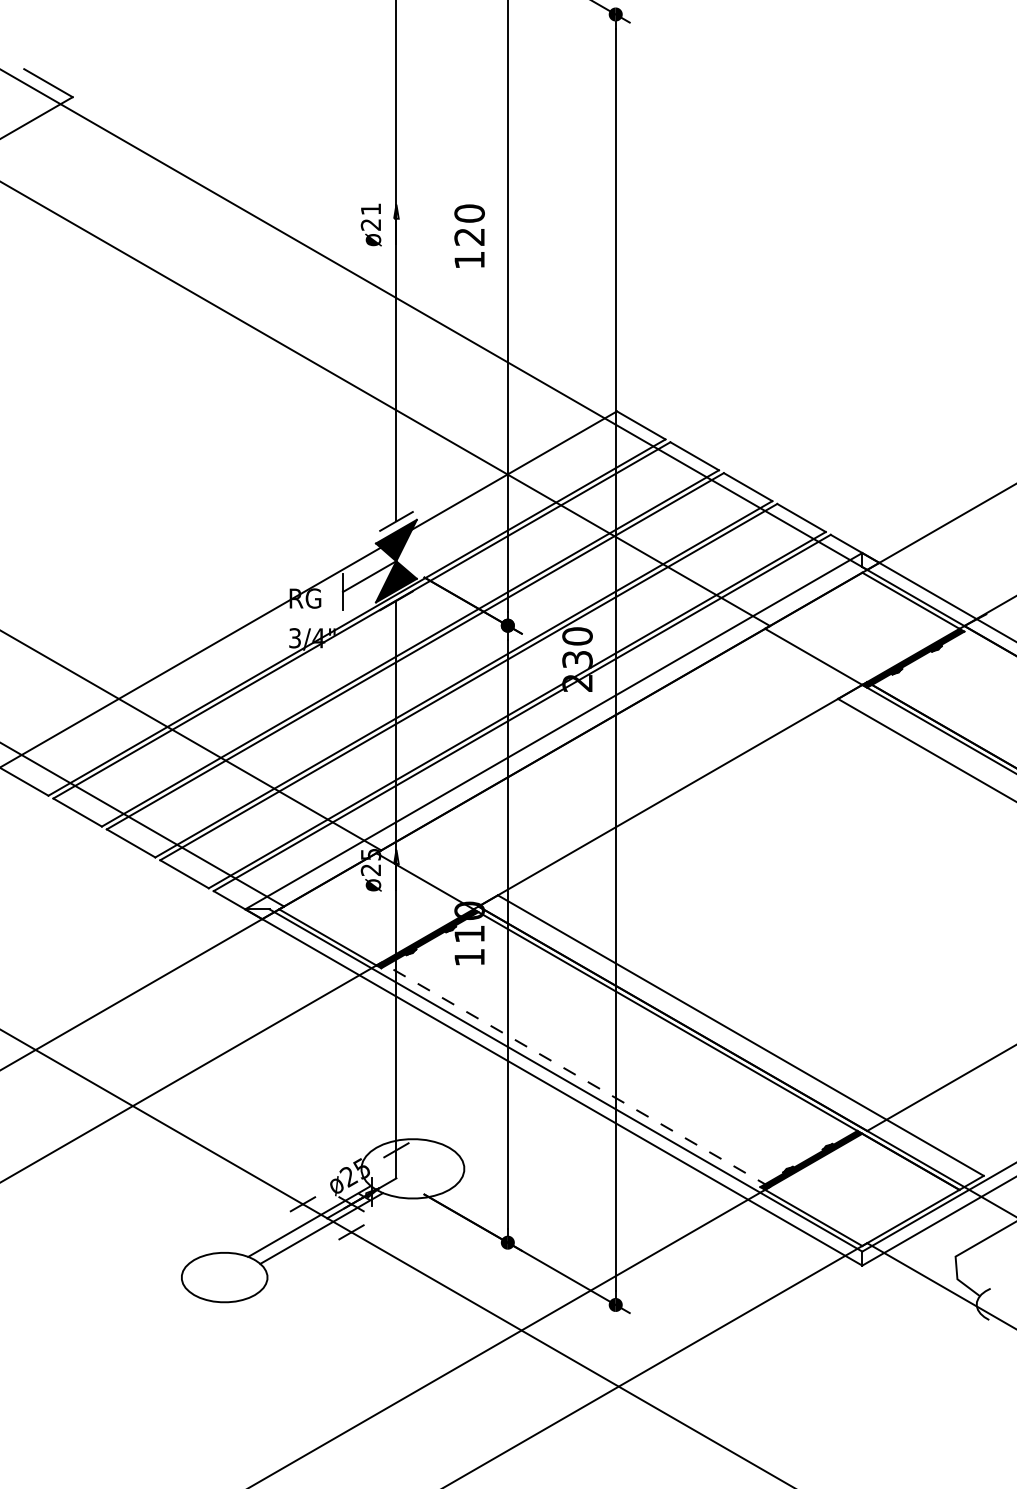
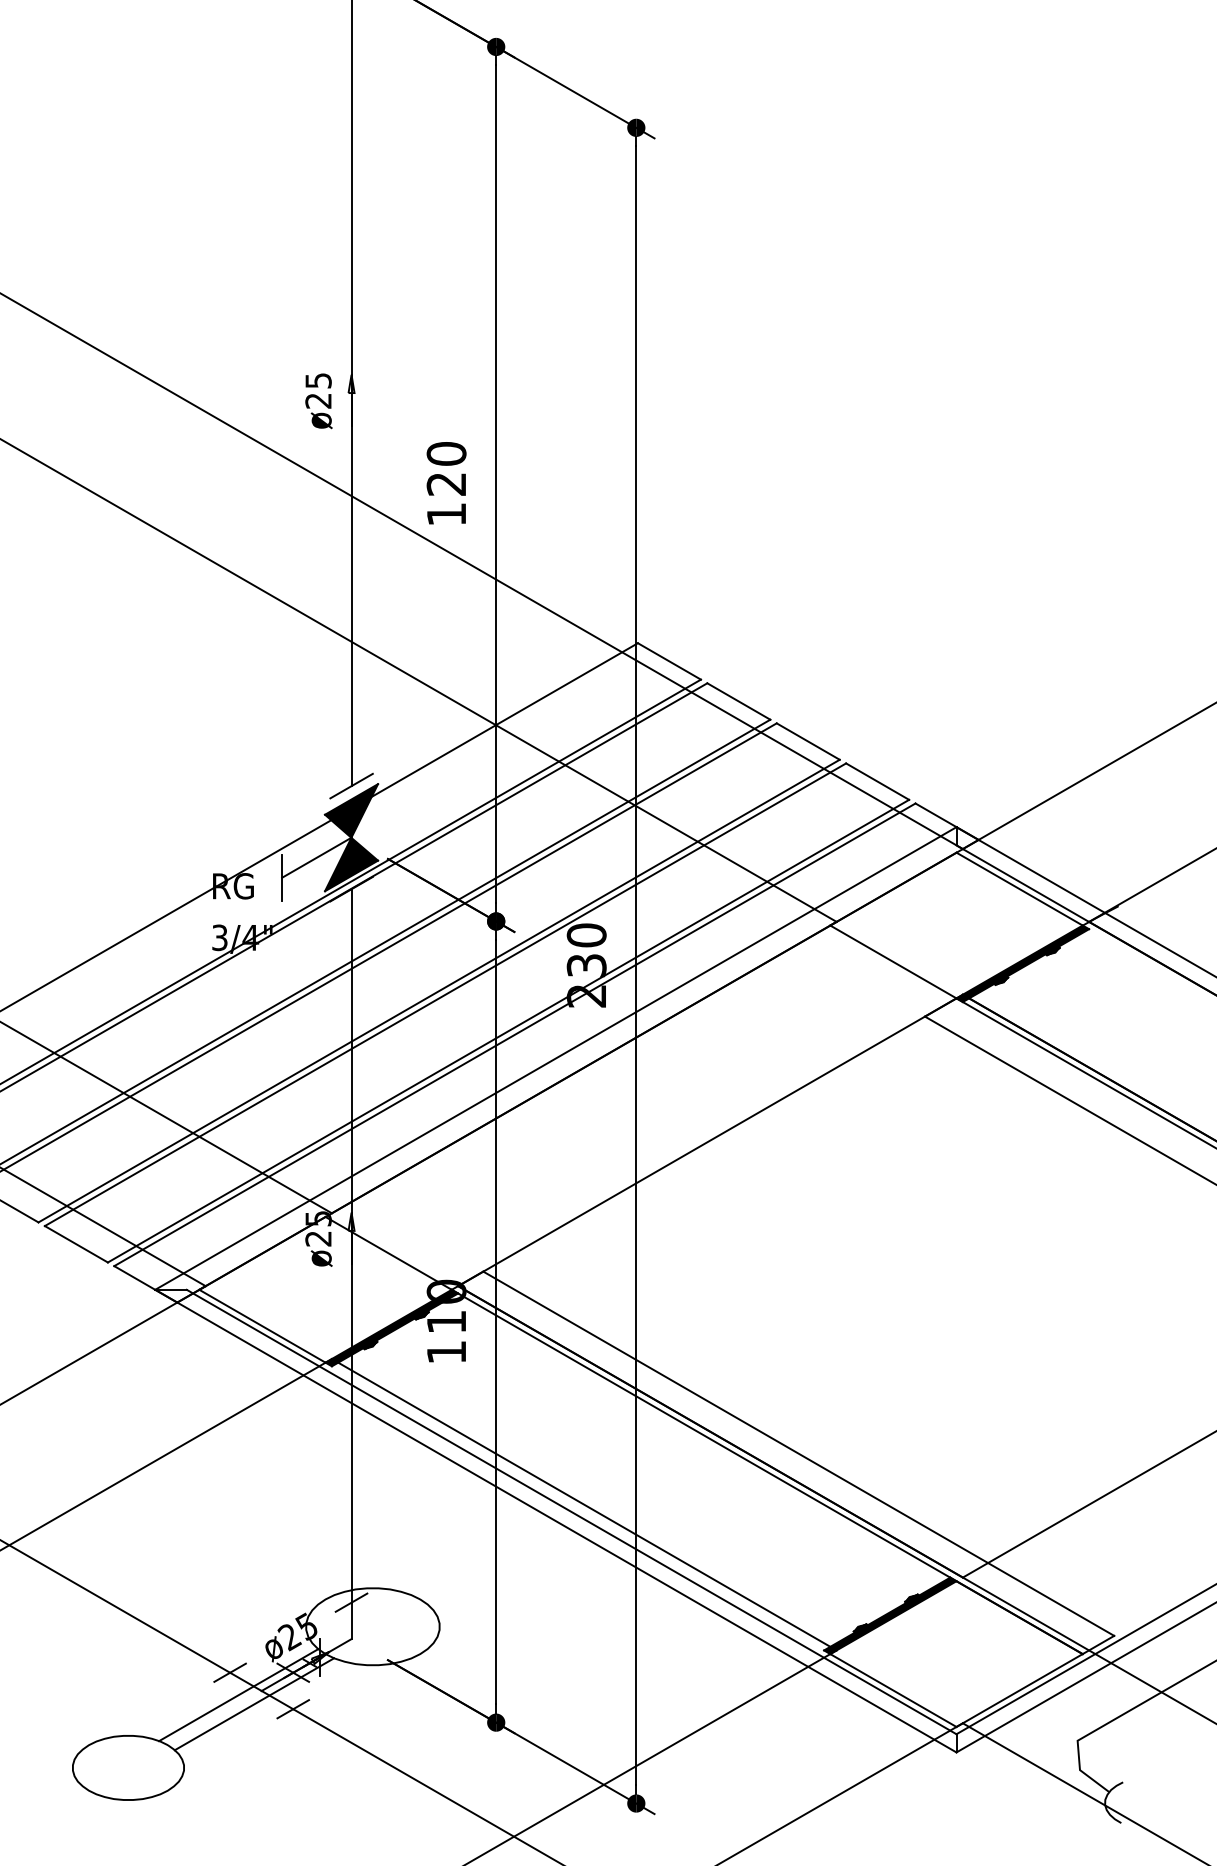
text: (371, 209) -> (319, 381), ø21 -> ø25
text: (469, 235) -> (446, 482), moved
line: (575, 1074) -> (584, 1504), dashed -> solid

